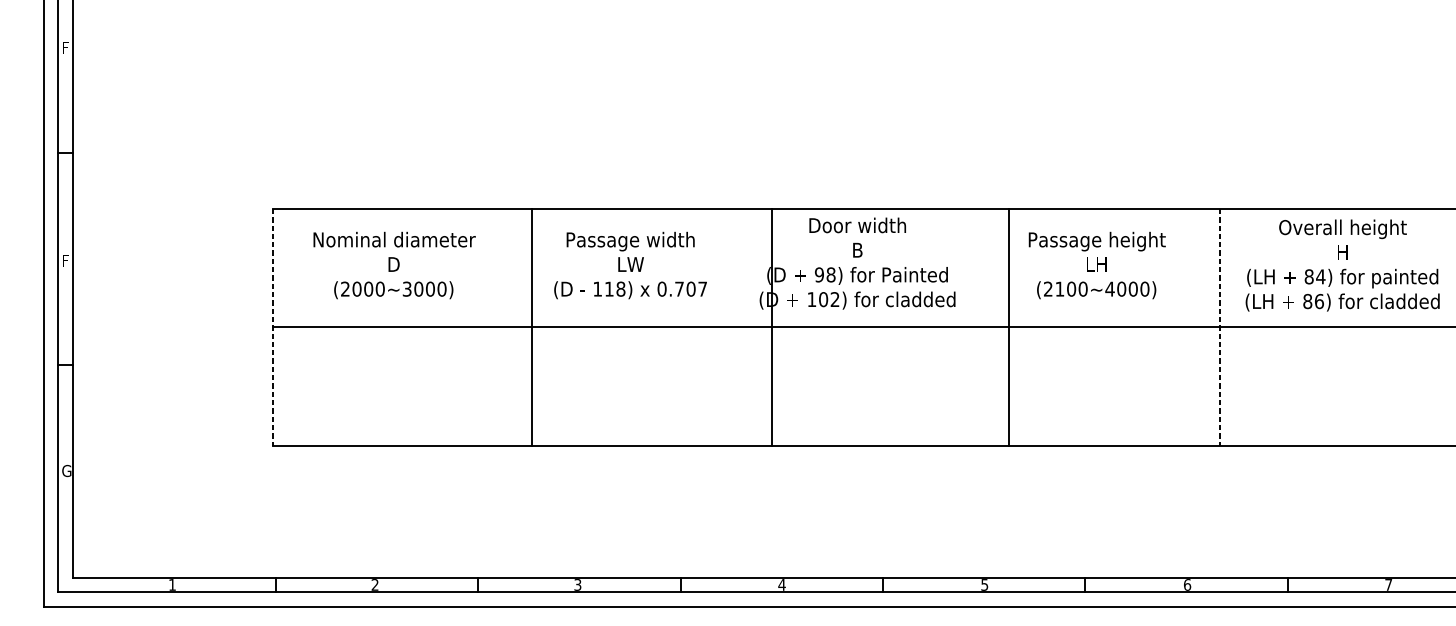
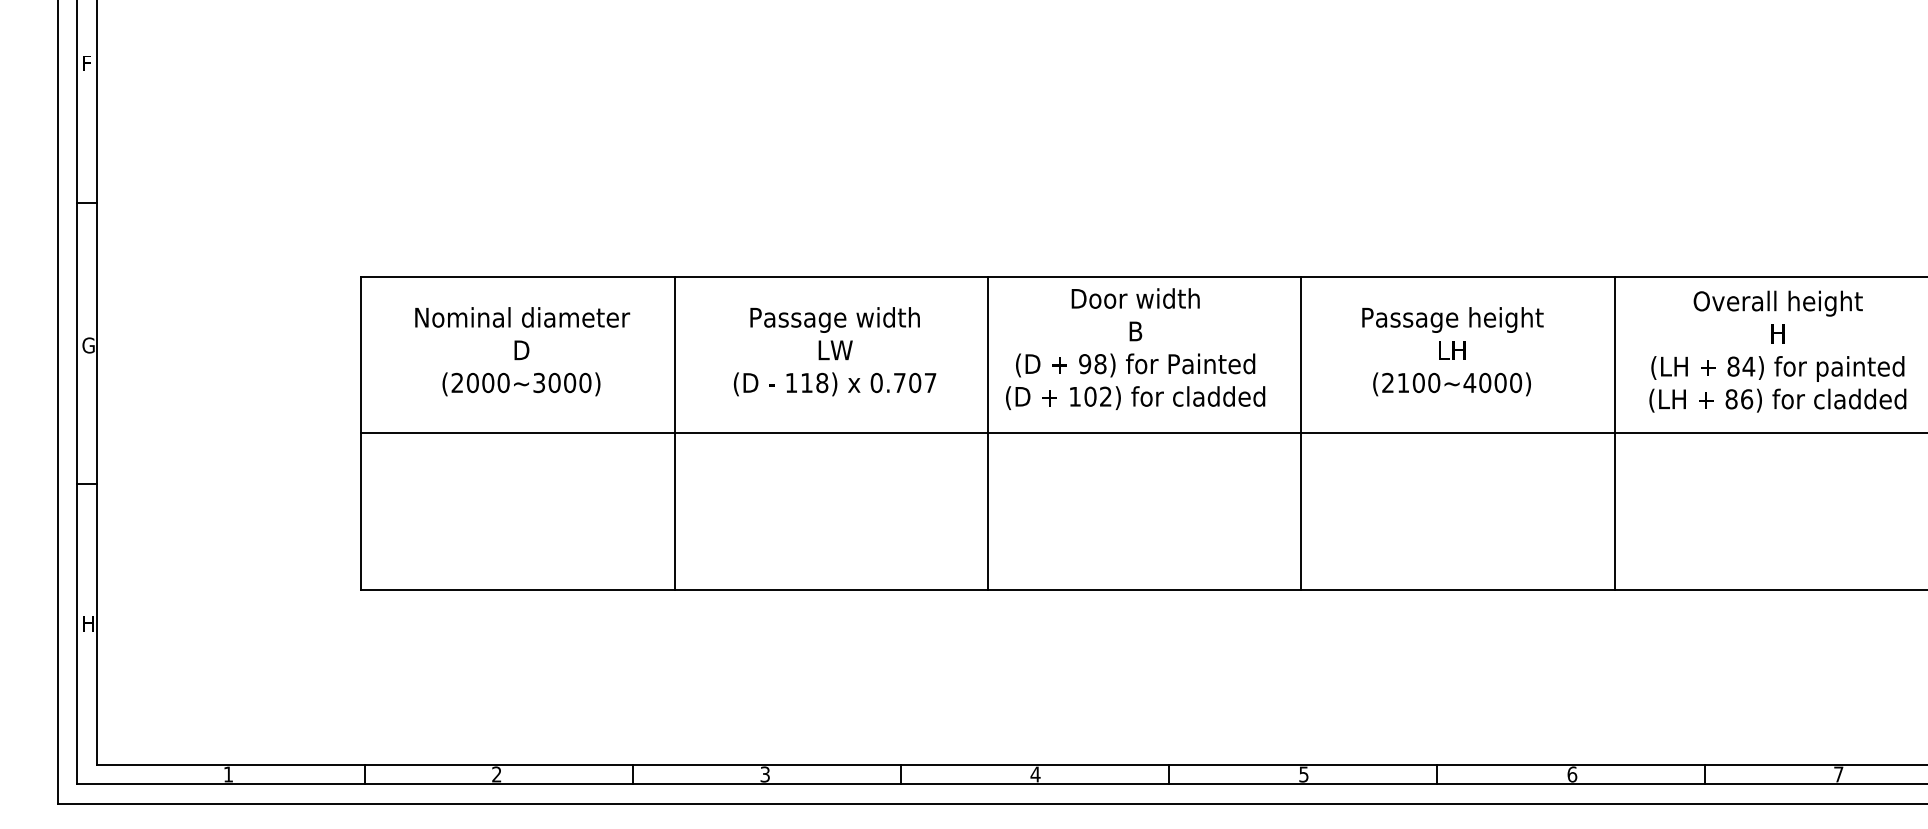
text: (66, 260) -> (88, 345), F -> G
line: (272, 327) -> (361, 433), dashed -> solid
line: (531, 327) -> (674, 433), moved
line: (772, 327) -> (988, 433), moved
line: (1009, 327) -> (1301, 433), moved
line: (1219, 327) -> (1614, 433), dashed -> solid
text: (66, 470) -> (88, 623), G -> H

